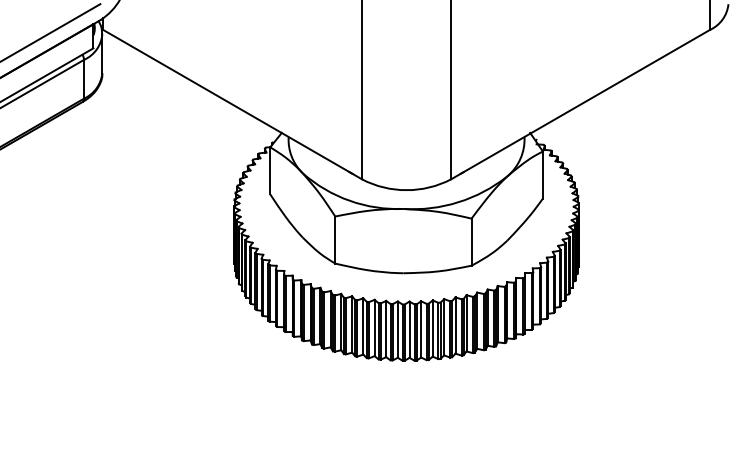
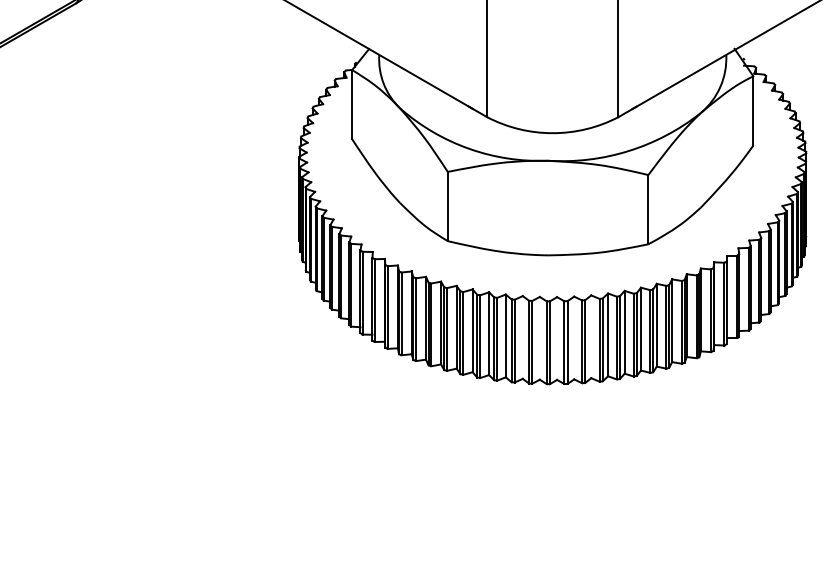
line: (386, 328) -> (523, 336), removed
line: (432, 328) -> (590, 336), removed
line: (397, 329) -> (539, 338), removed
line: (409, 329) -> (557, 338), removed
line: (421, 329) -> (574, 338), removed

